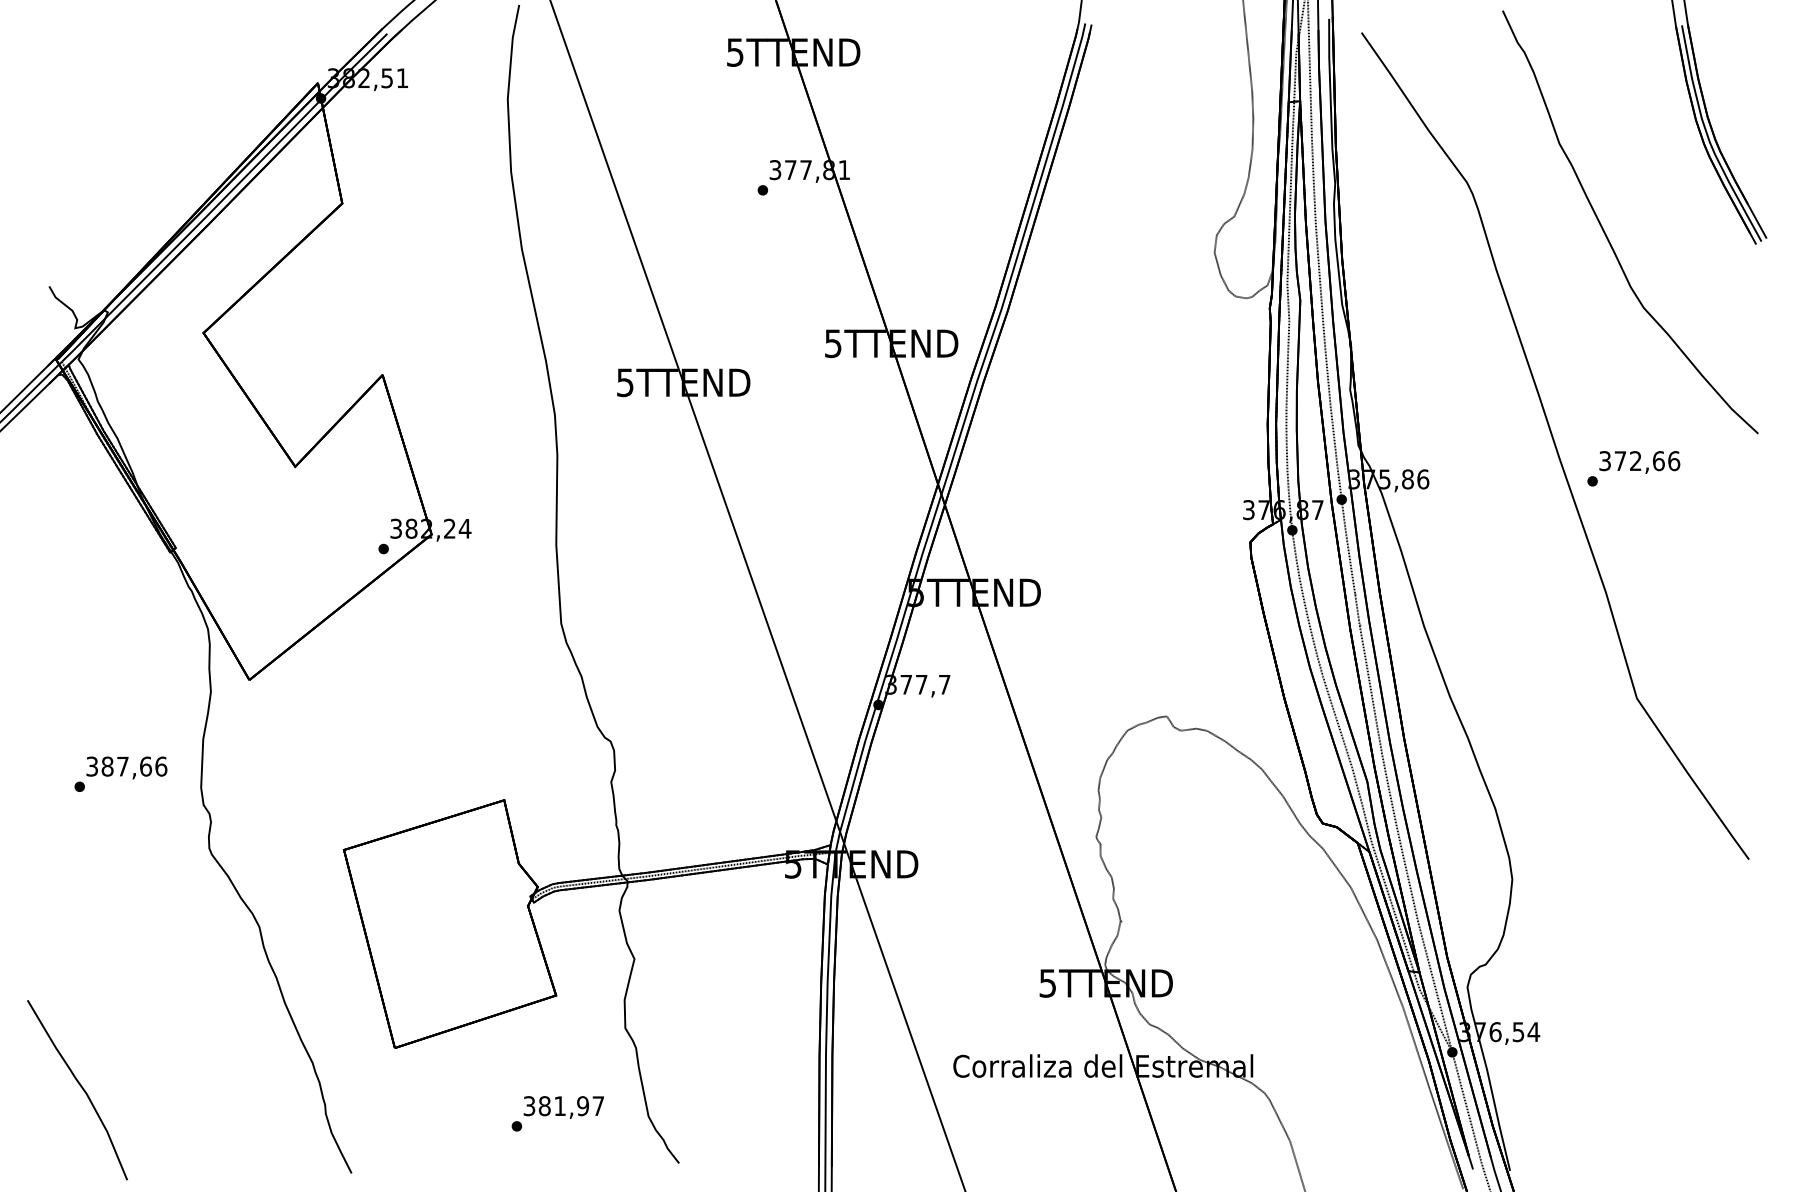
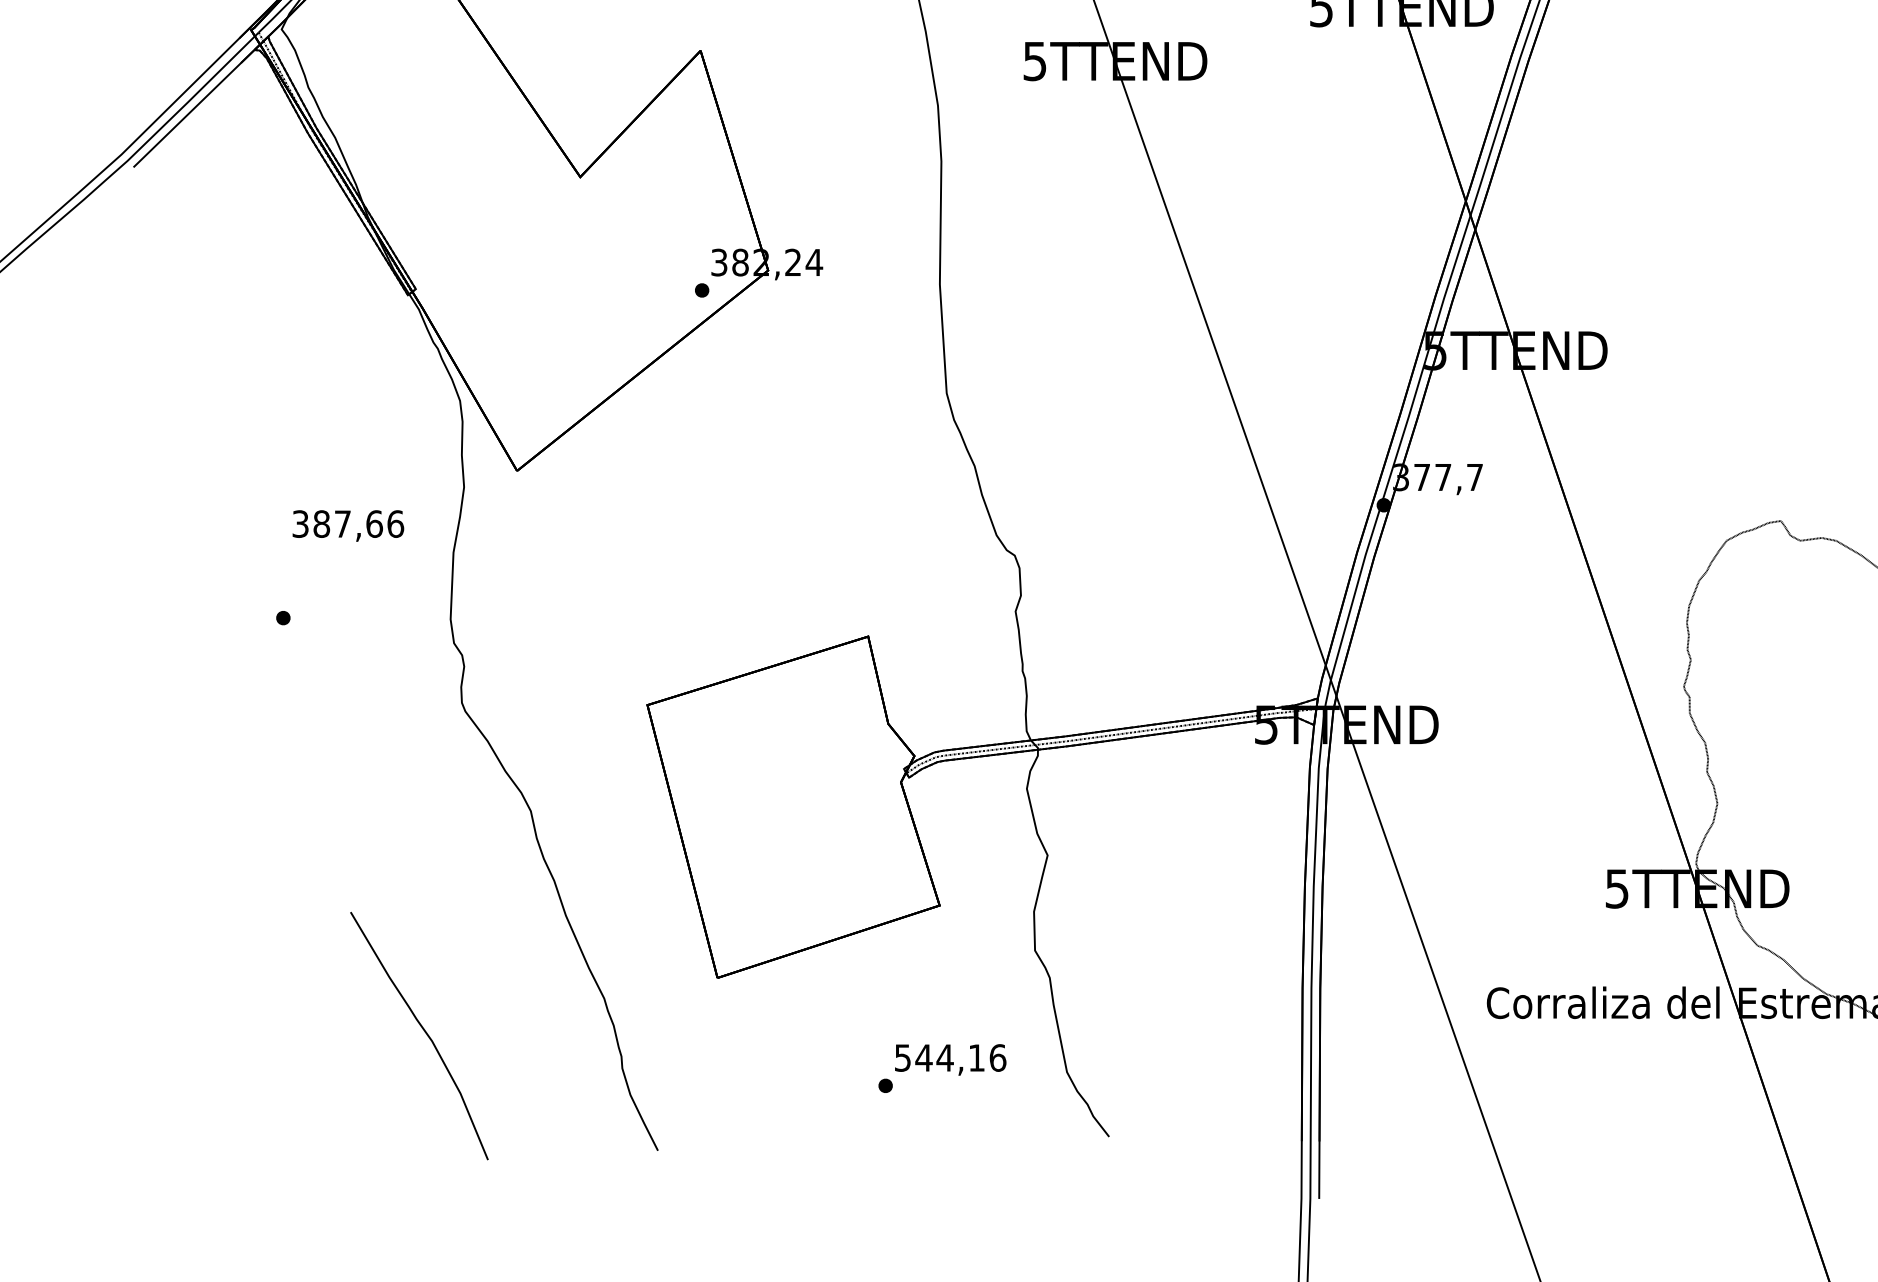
text: (126, 767) -> (347, 525), moved
part: (77, 1090) -> (419, 1036), moved
text: (564, 1106) -> (951, 1058), 381,97 -> 544,16

